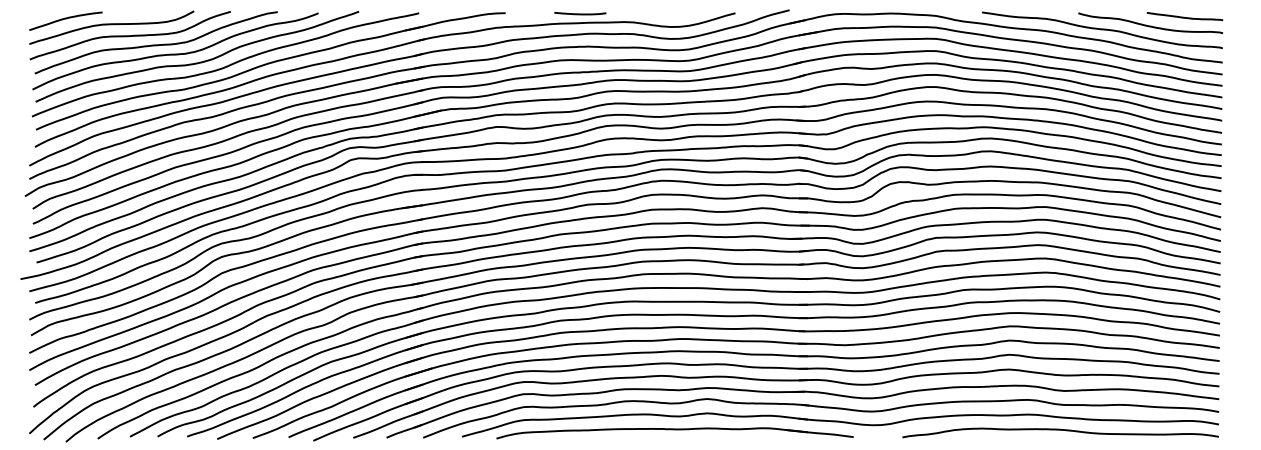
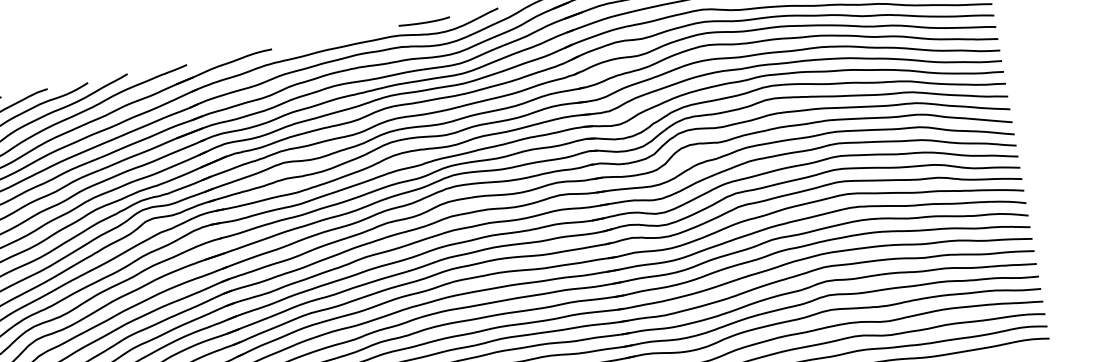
line: (580, 13) -> (424, 21), moved

